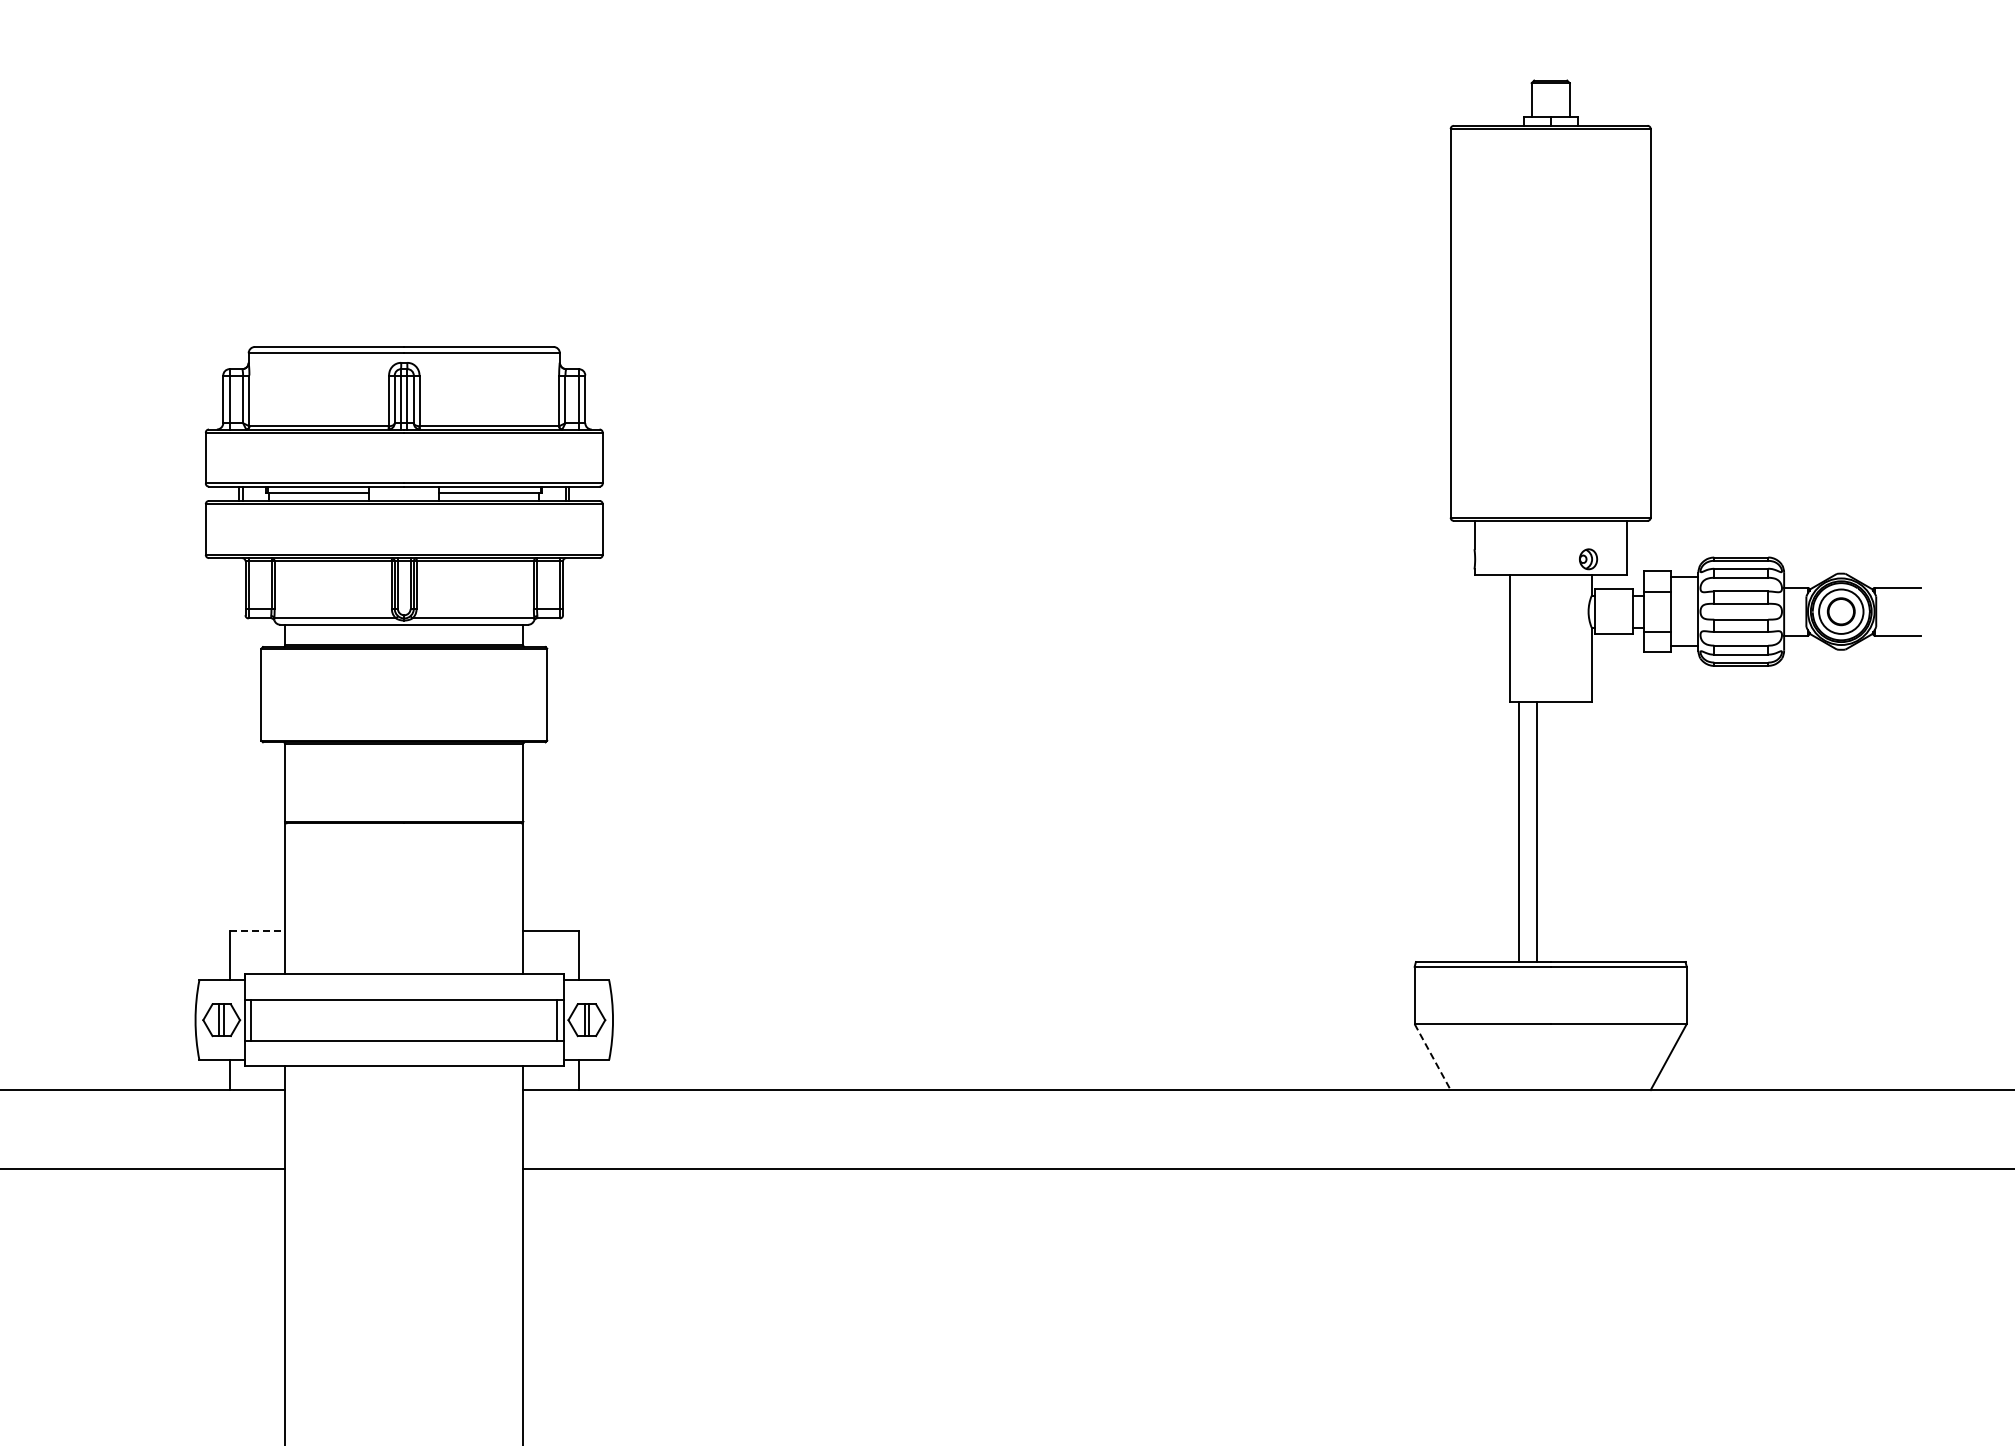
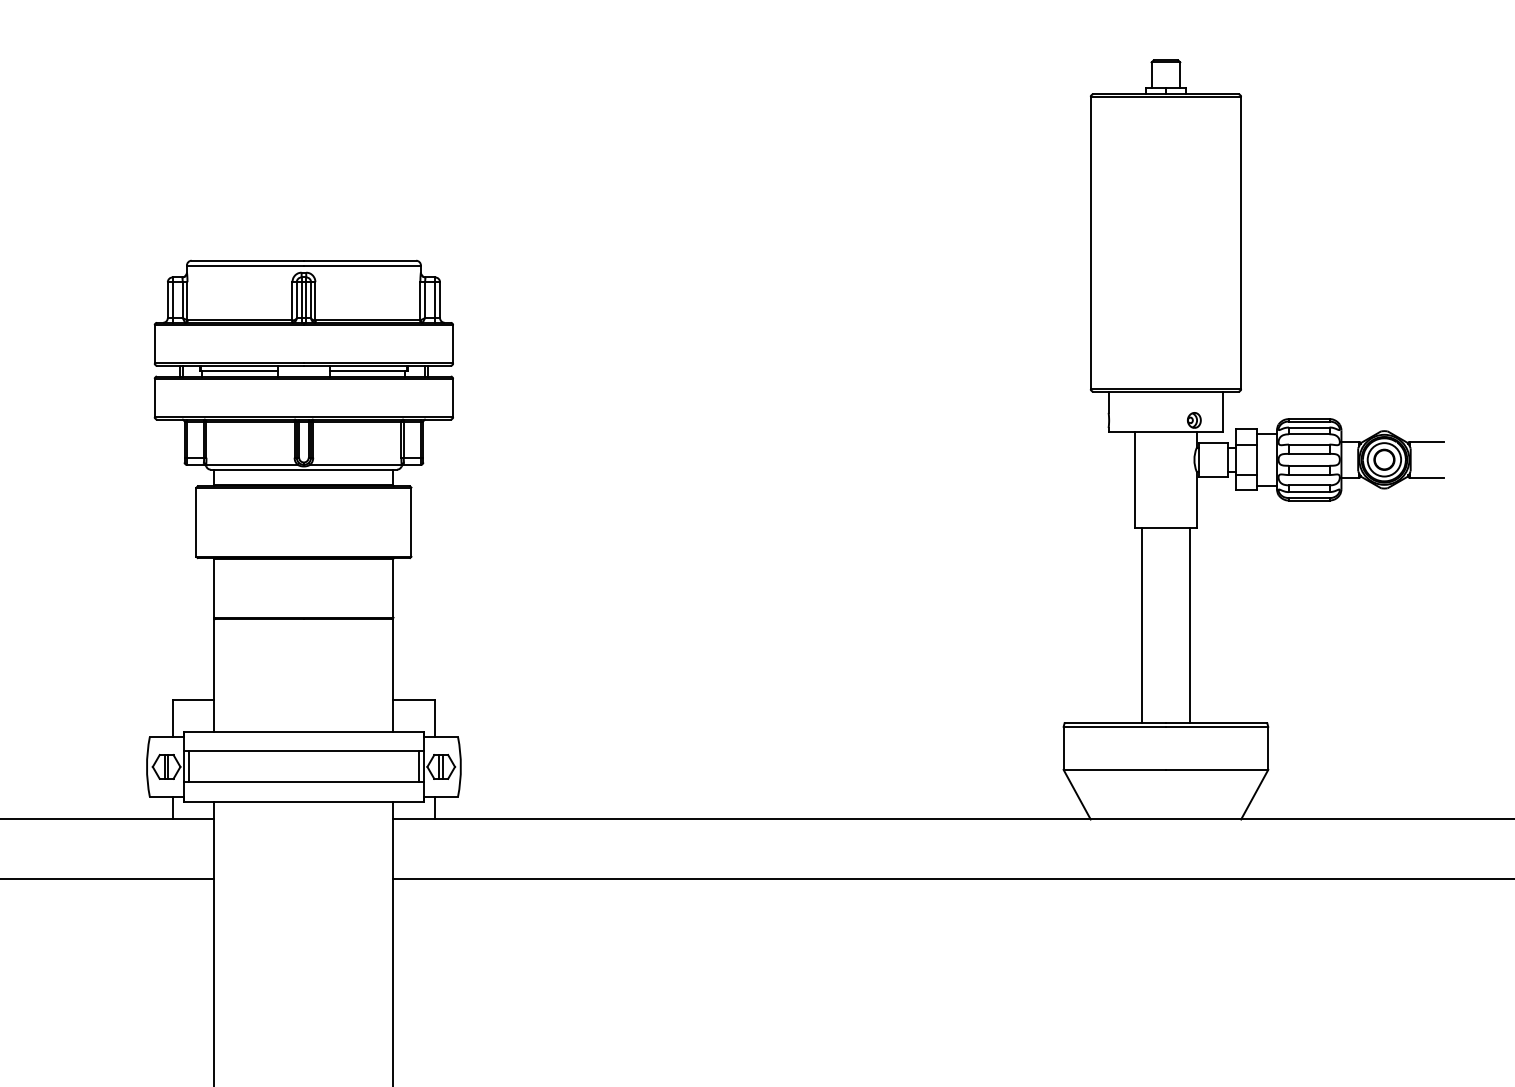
line: (1537, 832) -> (1189, 625), moved
line: (257, 931) -> (193, 700), dashed -> solid
line: (1432, 1057) -> (1077, 795), dashed -> solid

